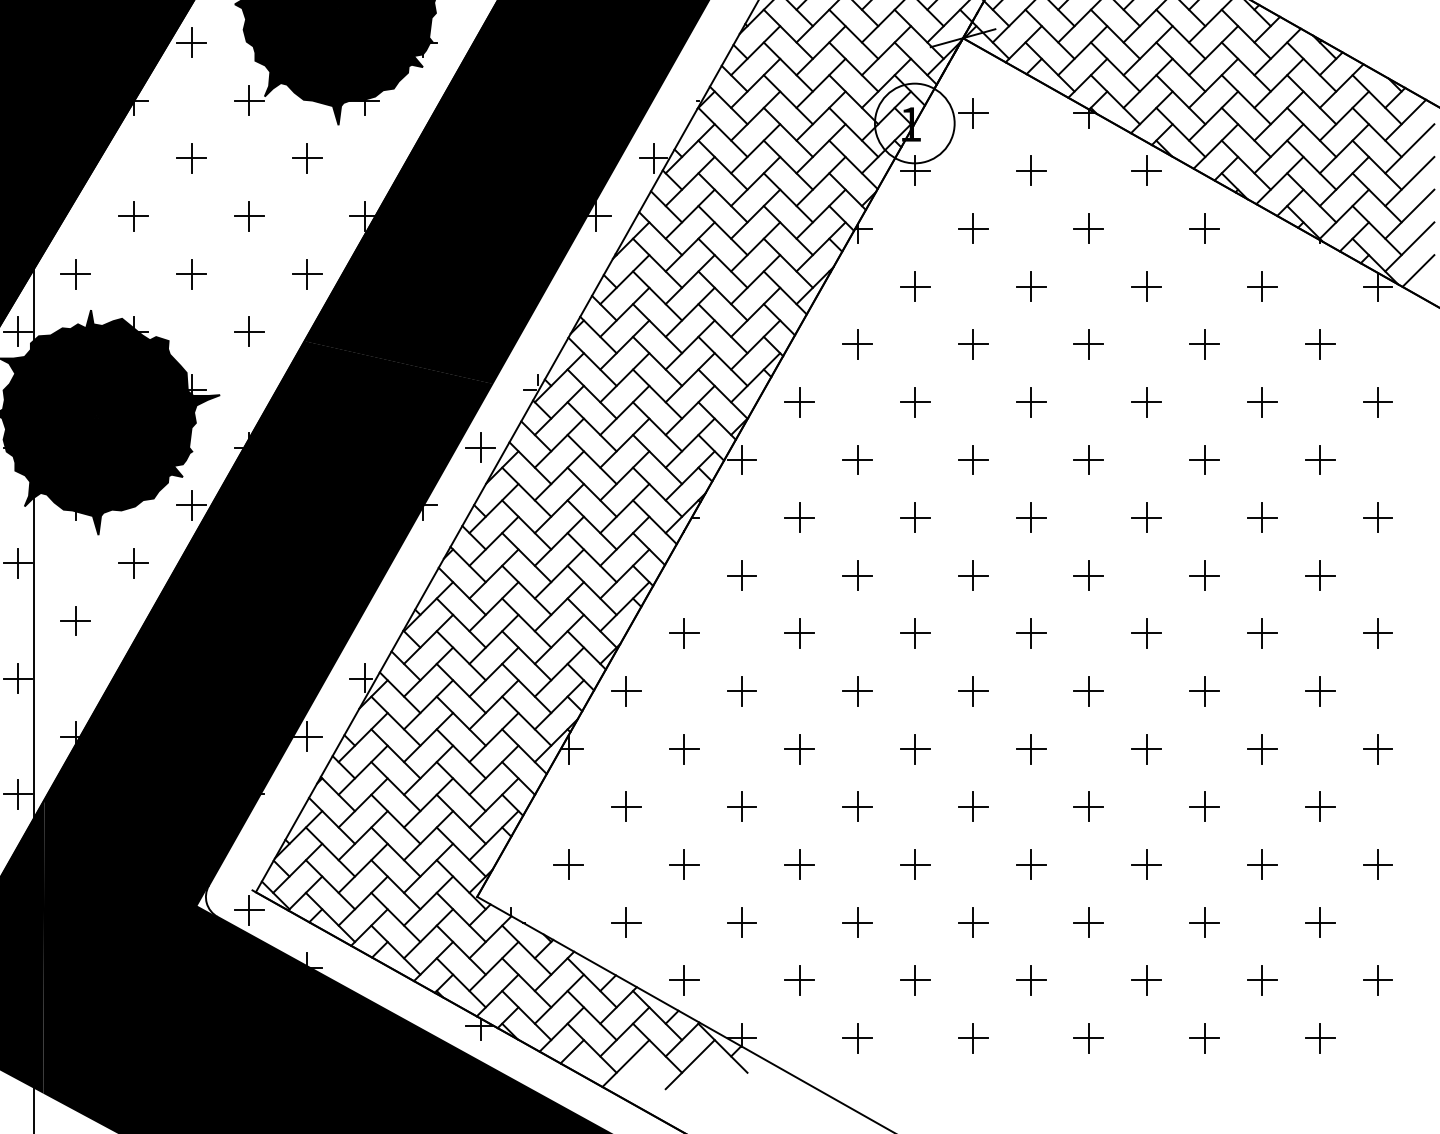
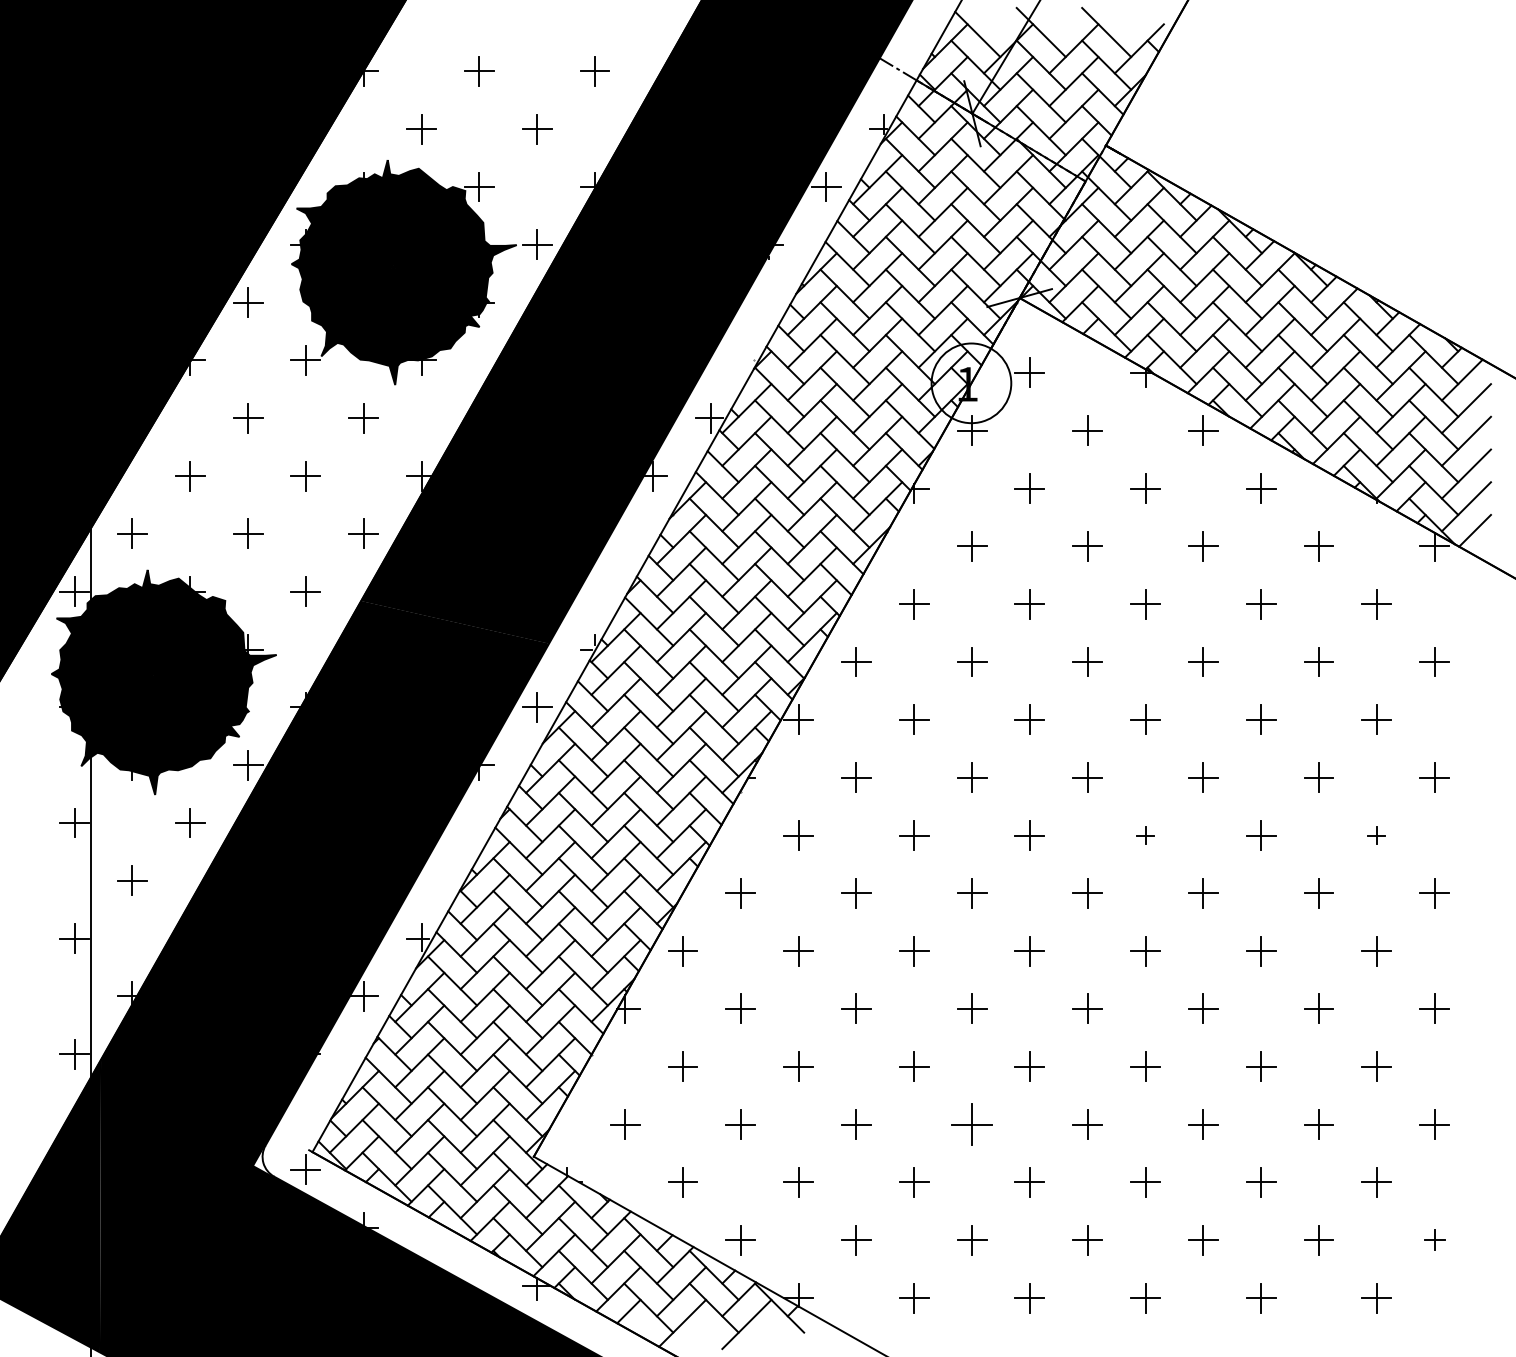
part: (1088, 575) -> (1145, 835), size x0.6
part: (1319, 575) -> (1376, 835), size x0.6
part: (915, 864) -> (972, 1124), size x1.4
part: (1377, 980) -> (1434, 1240), size x0.7

